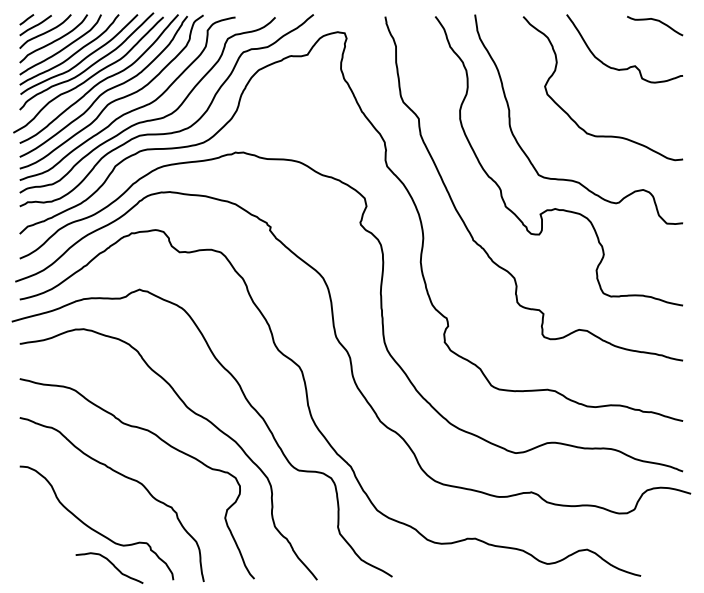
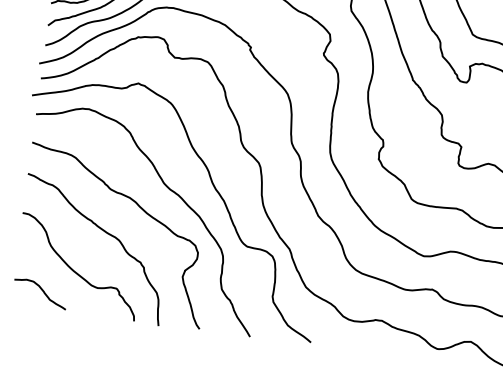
curve: (111, 564) -> (42, 291), moved

